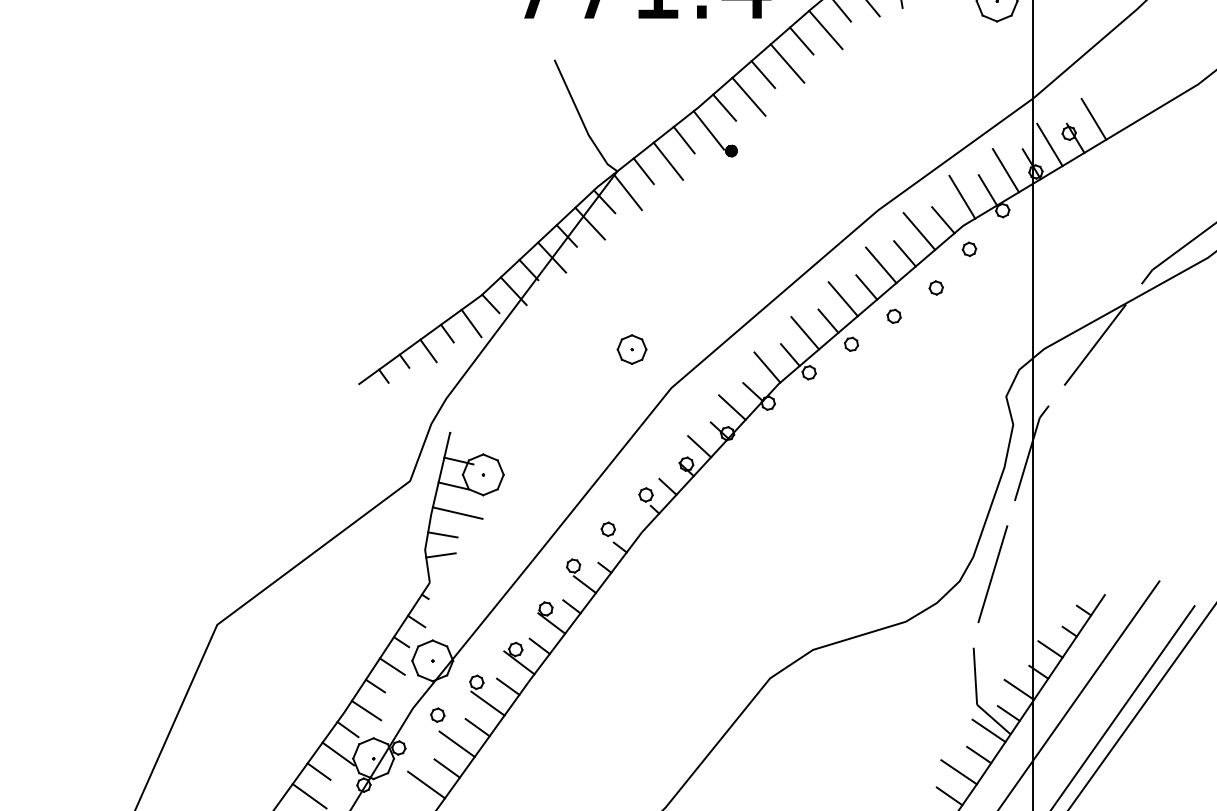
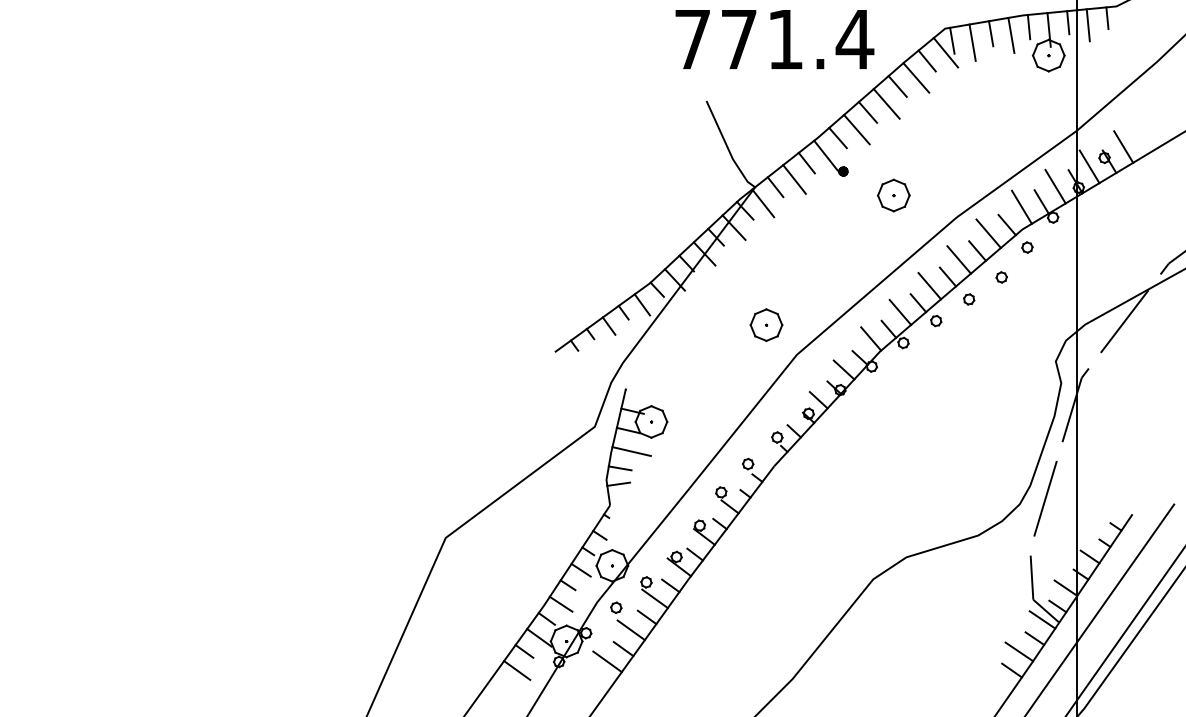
part: (796, 181) -> (893, 195), added
part: (632, 348) -> (766, 324), size x1.43

